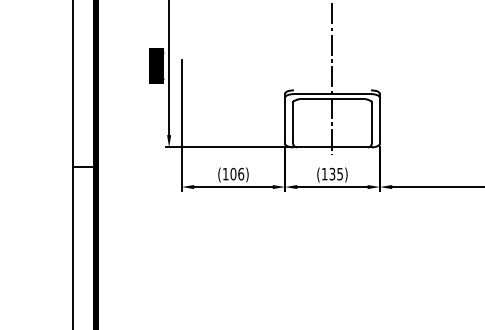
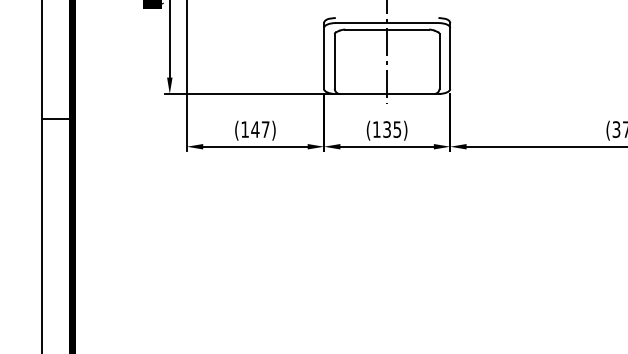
text: (237, 173) -> (260, 128), (106) -> (147)

